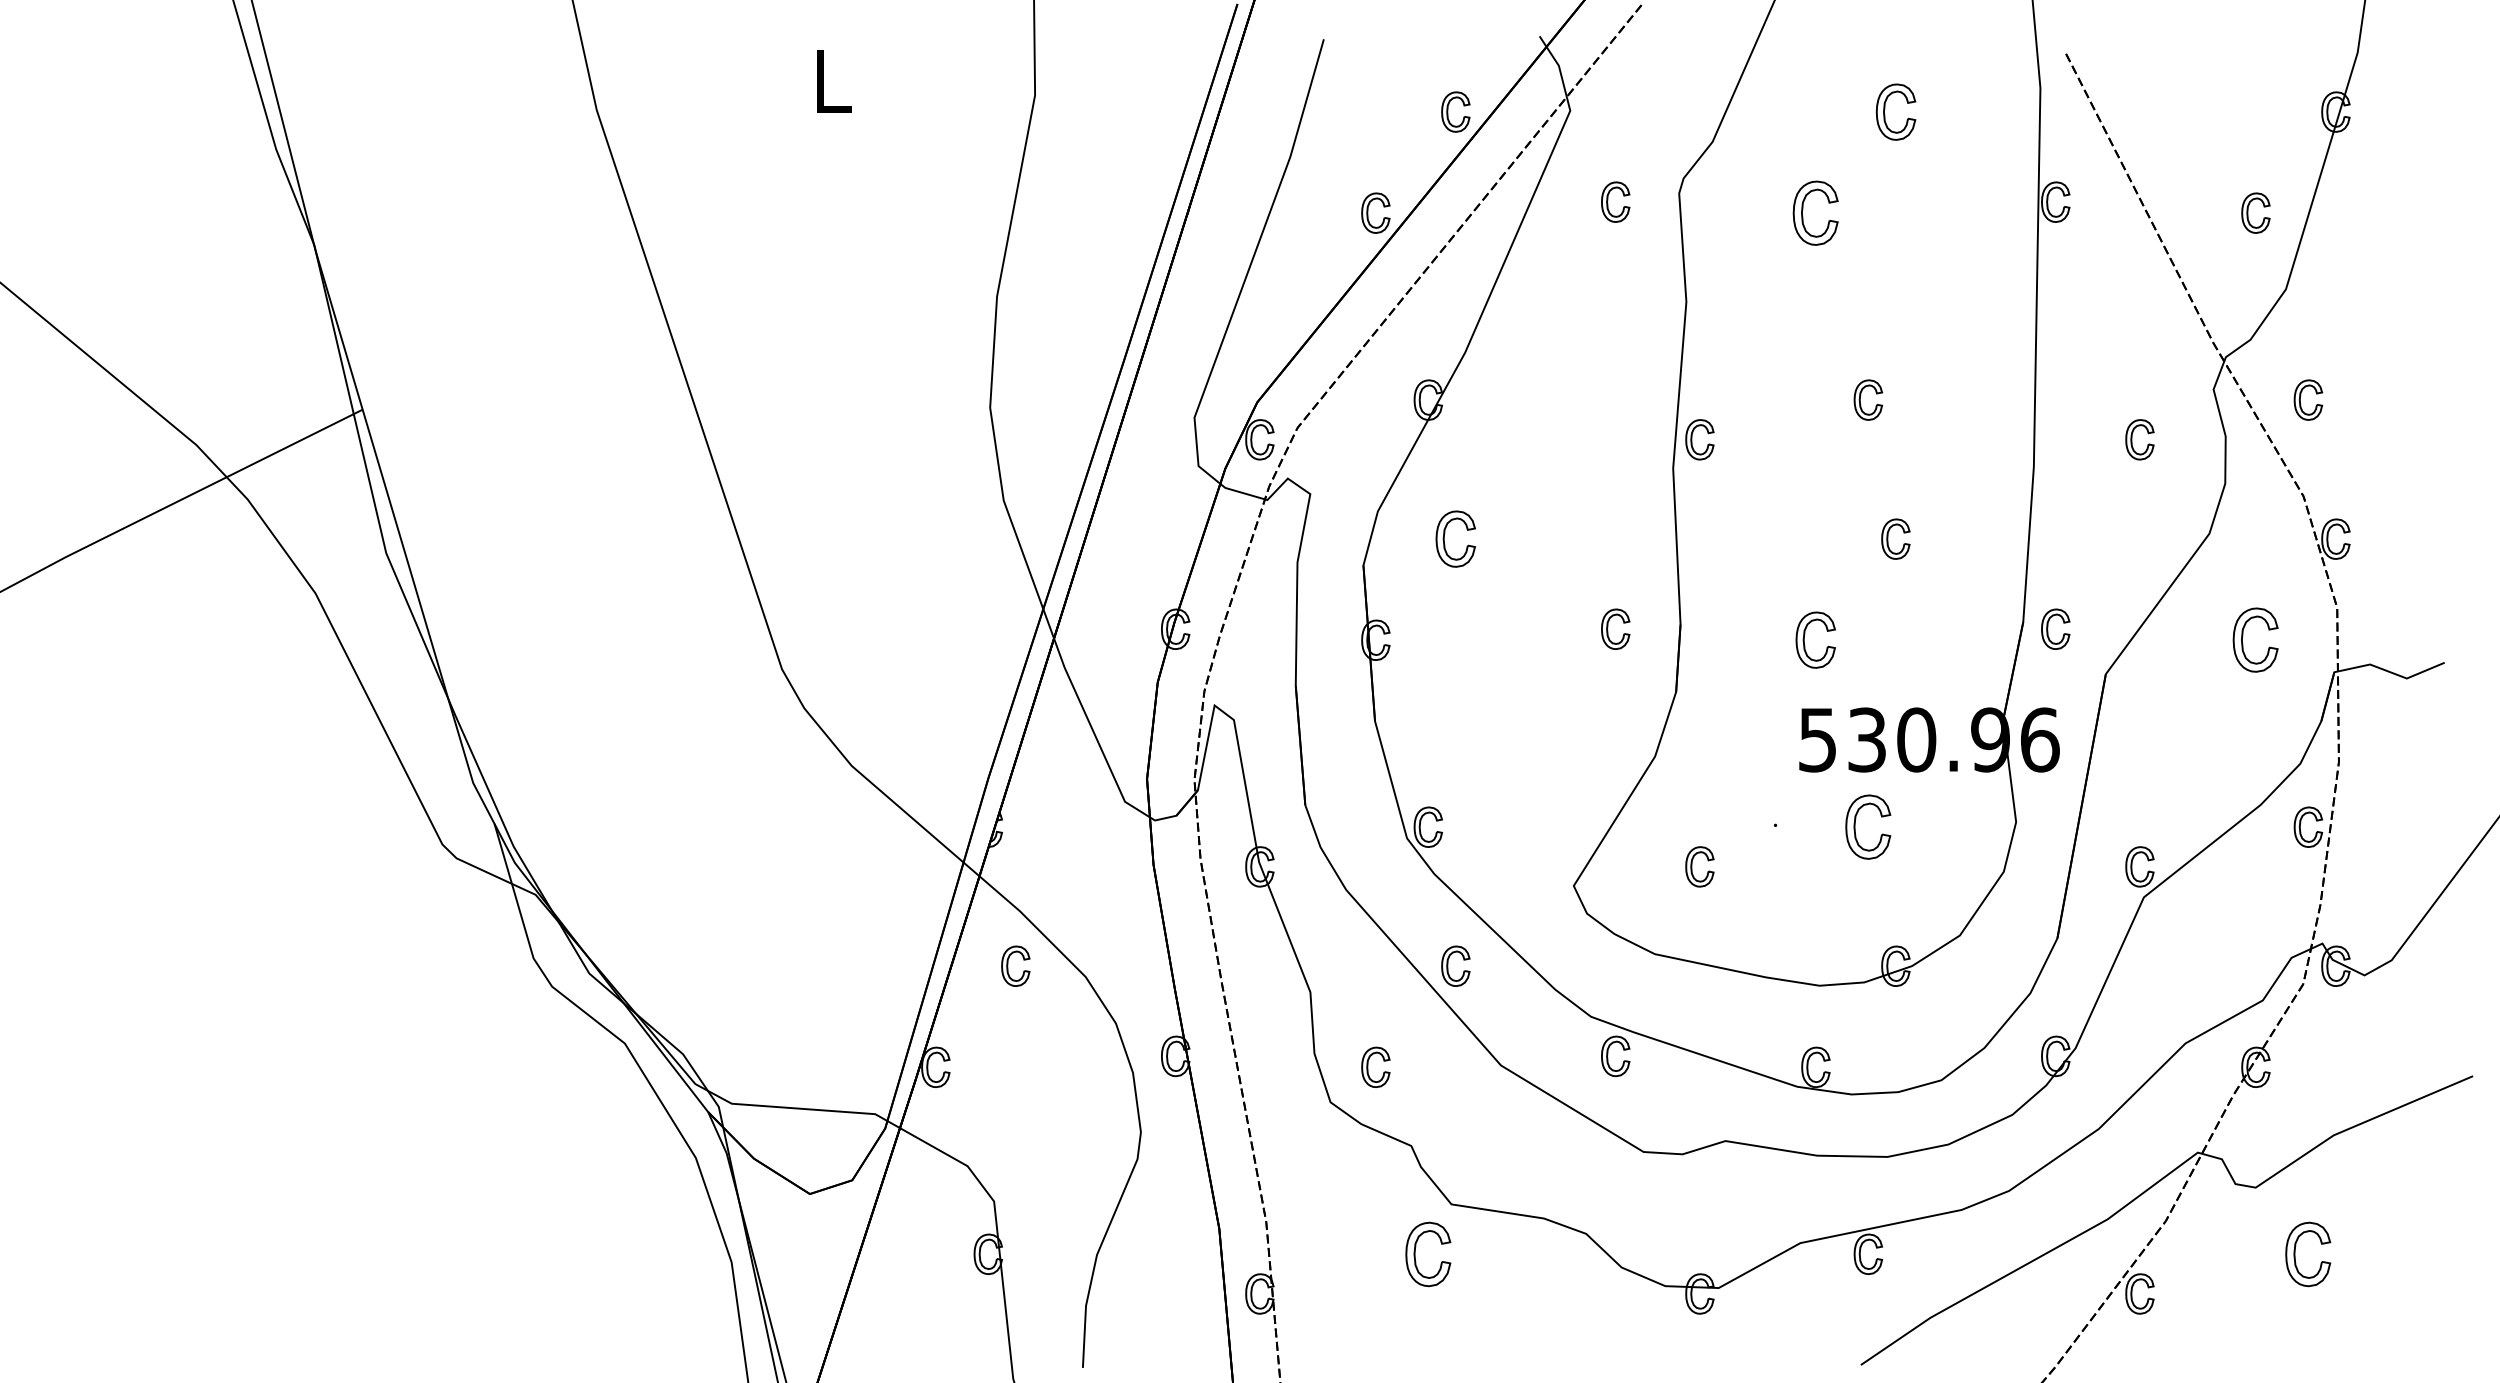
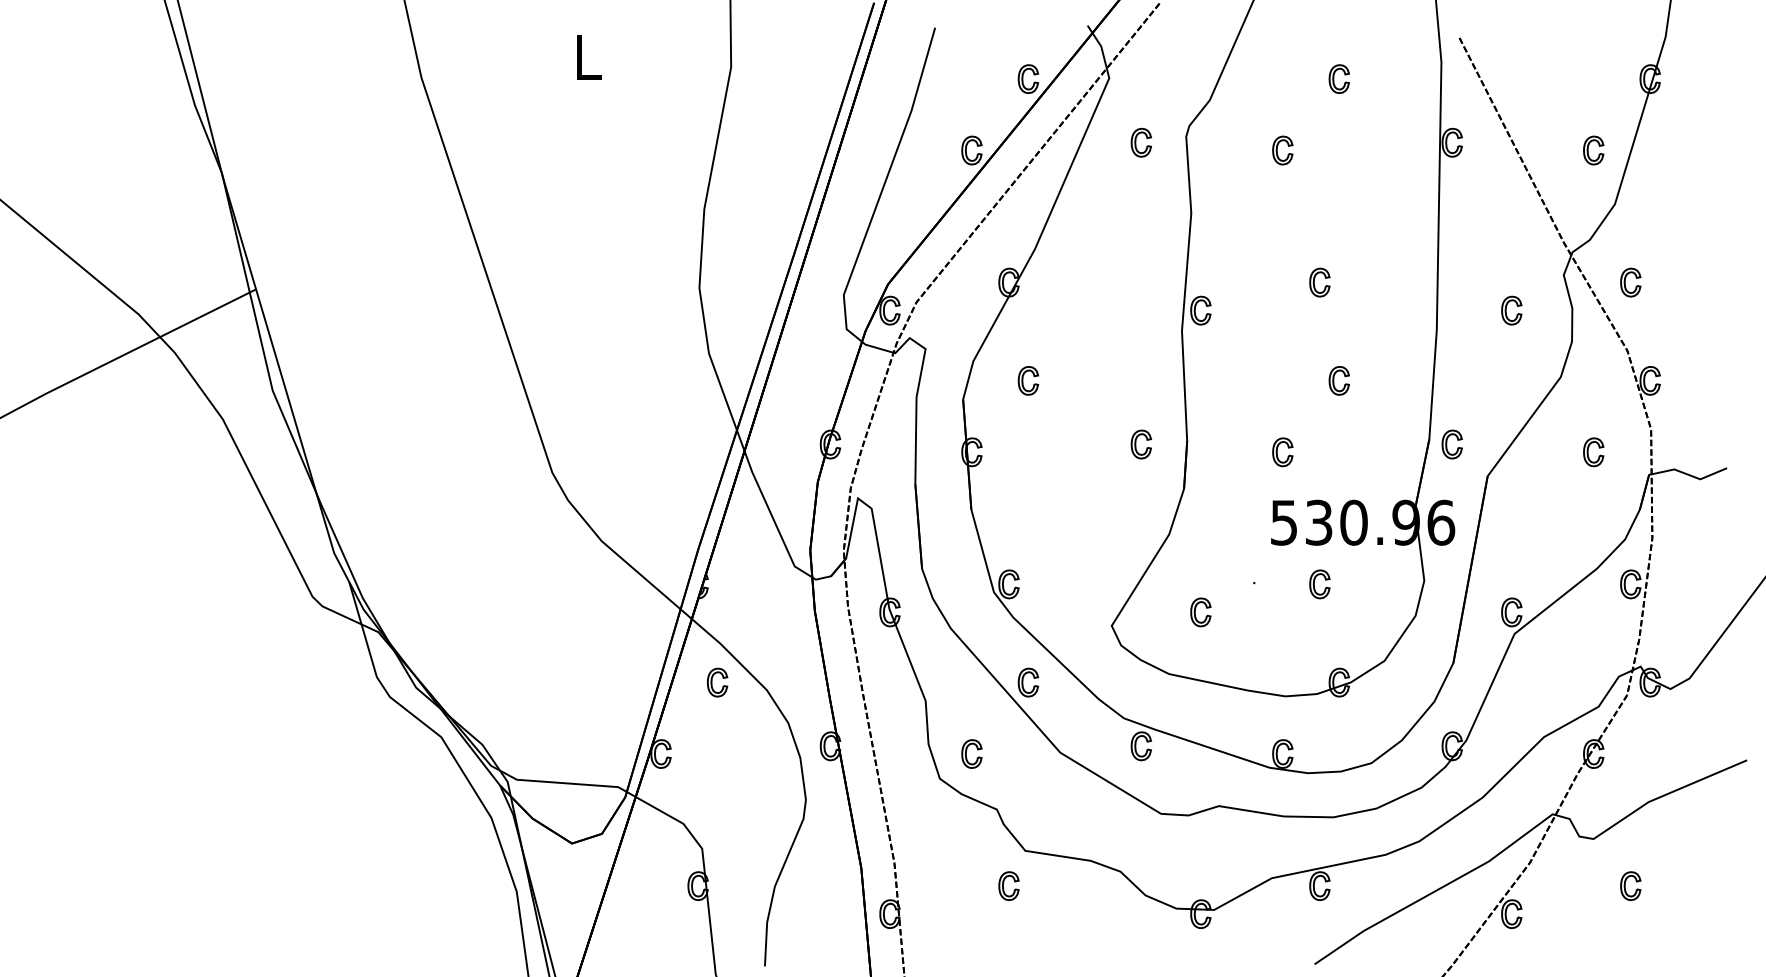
part: (1894, 111) -> (1338, 78), size x0.71
part: (1815, 213) -> (1282, 150), size x0.62
part: (1455, 538) -> (1028, 380), size x0.71
part: (1815, 640) -> (1282, 452), size x0.71
part: (2255, 640) -> (1593, 452), size x0.62
part: (1867, 827) -> (1319, 584), size x0.62
part: (1427, 1253) -> (1008, 885), size x0.62
part: (2308, 1253) -> (1630, 885), size x0.62

